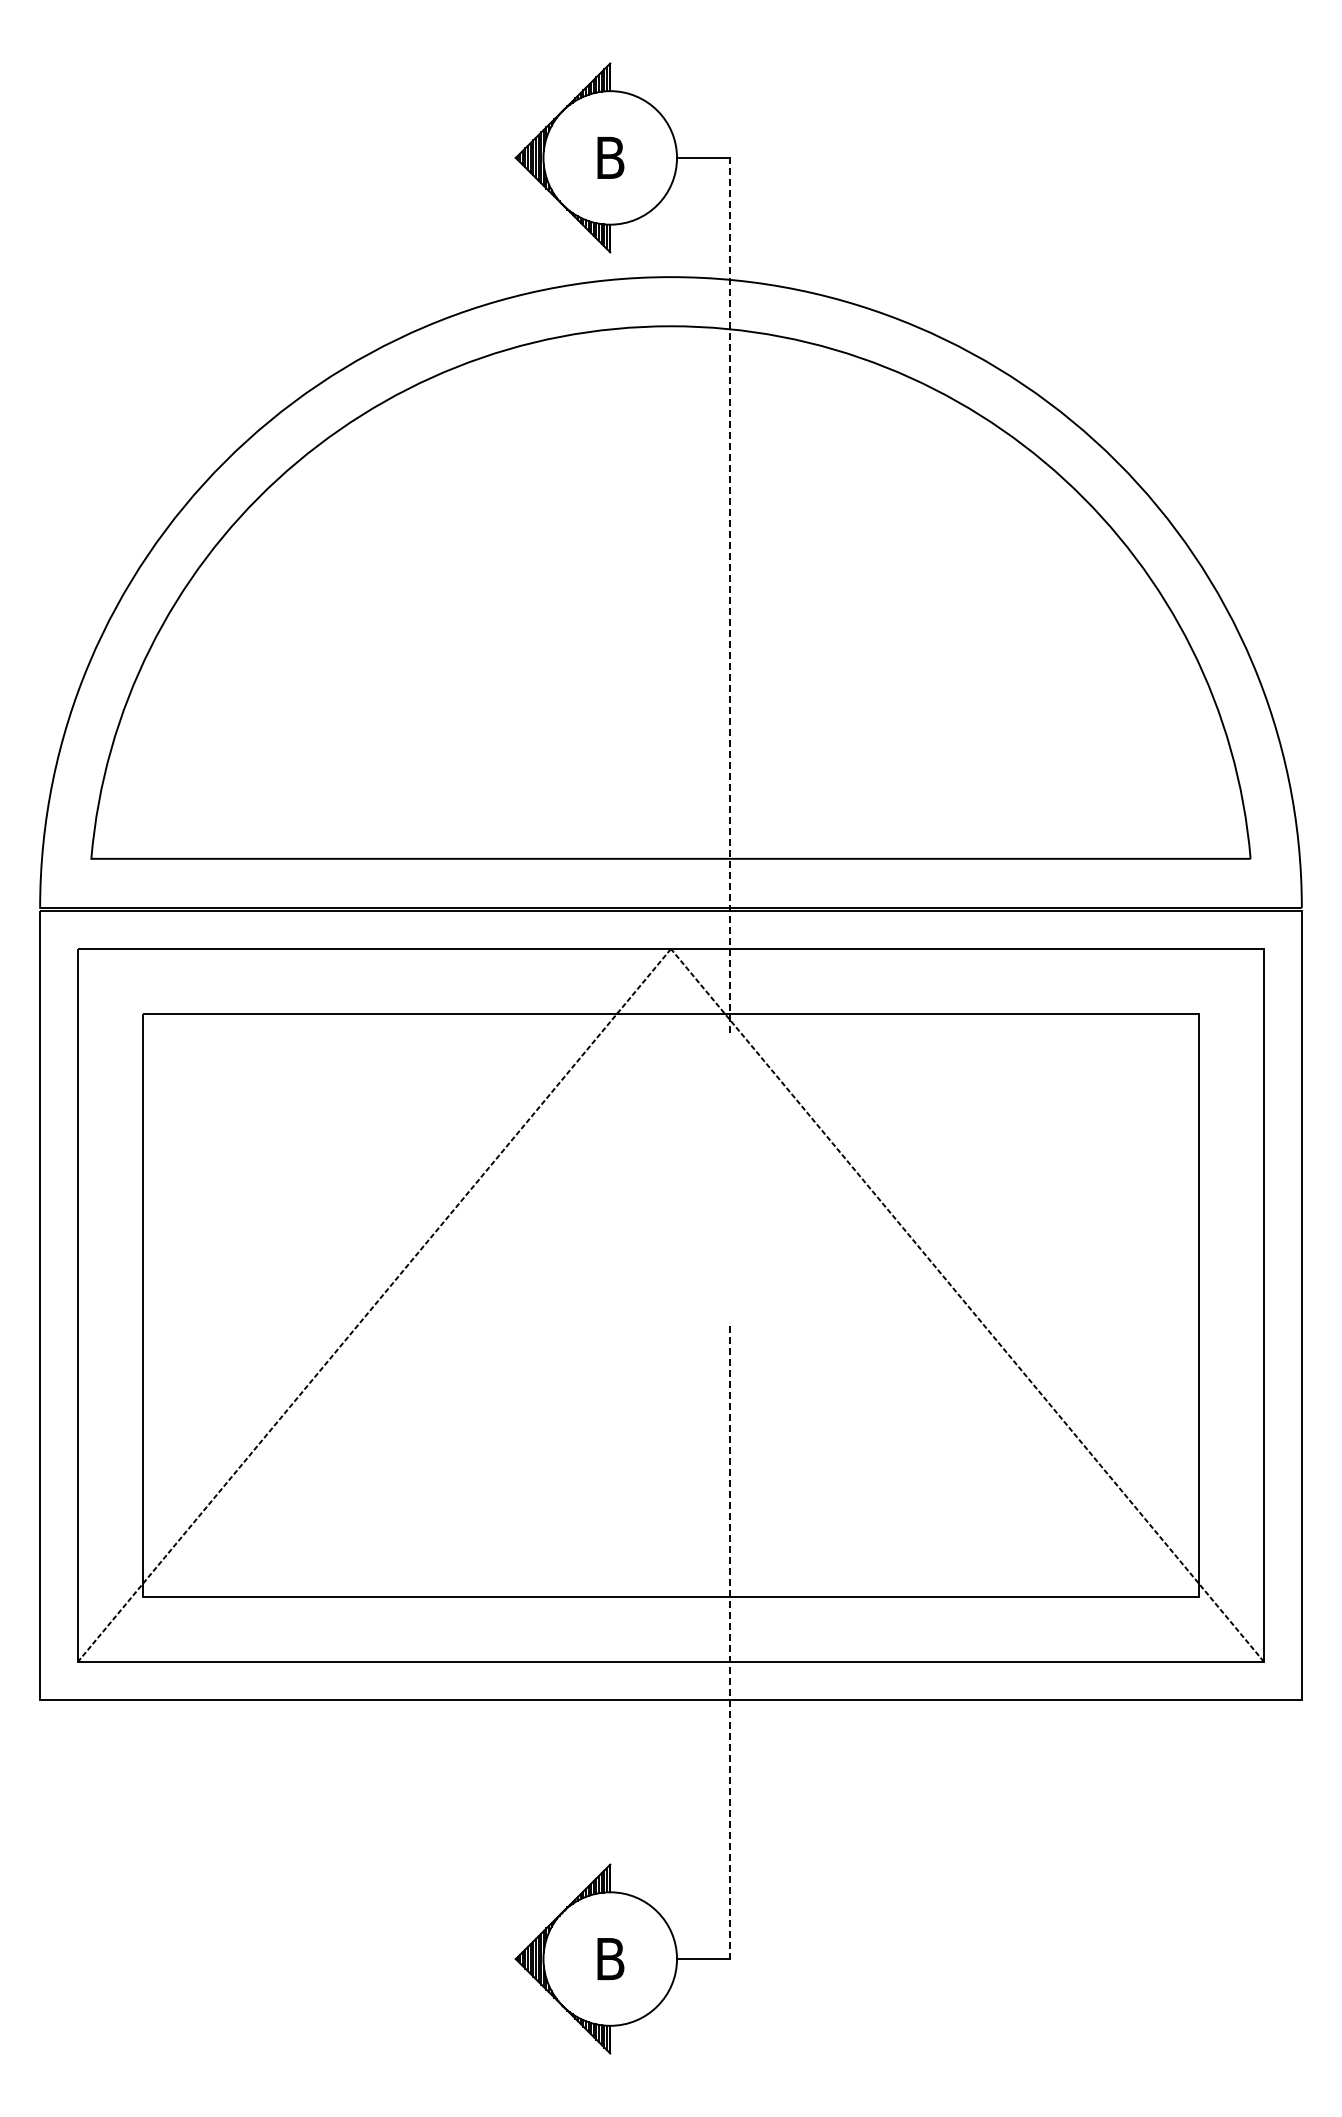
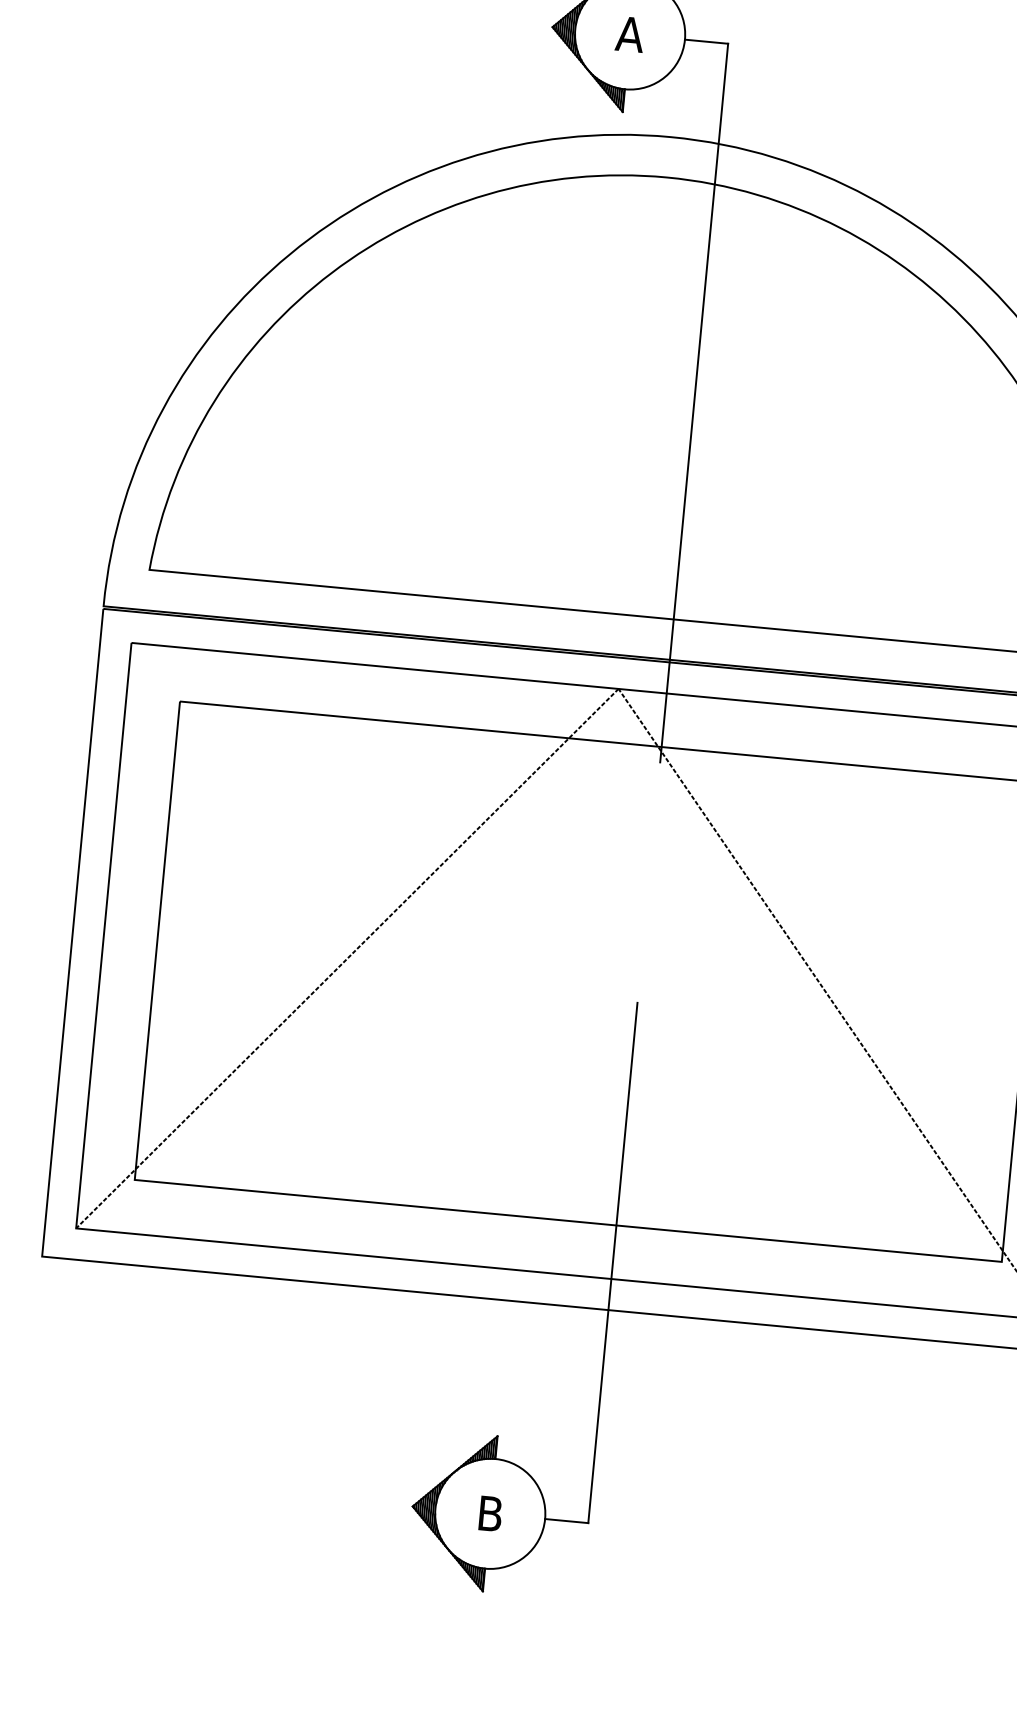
text: (610, 157) -> (630, 34), B -> A
line: (729, 594) -> (694, 402), dashed -> solid
line: (729, 1642) -> (612, 1263), dashed -> solid

